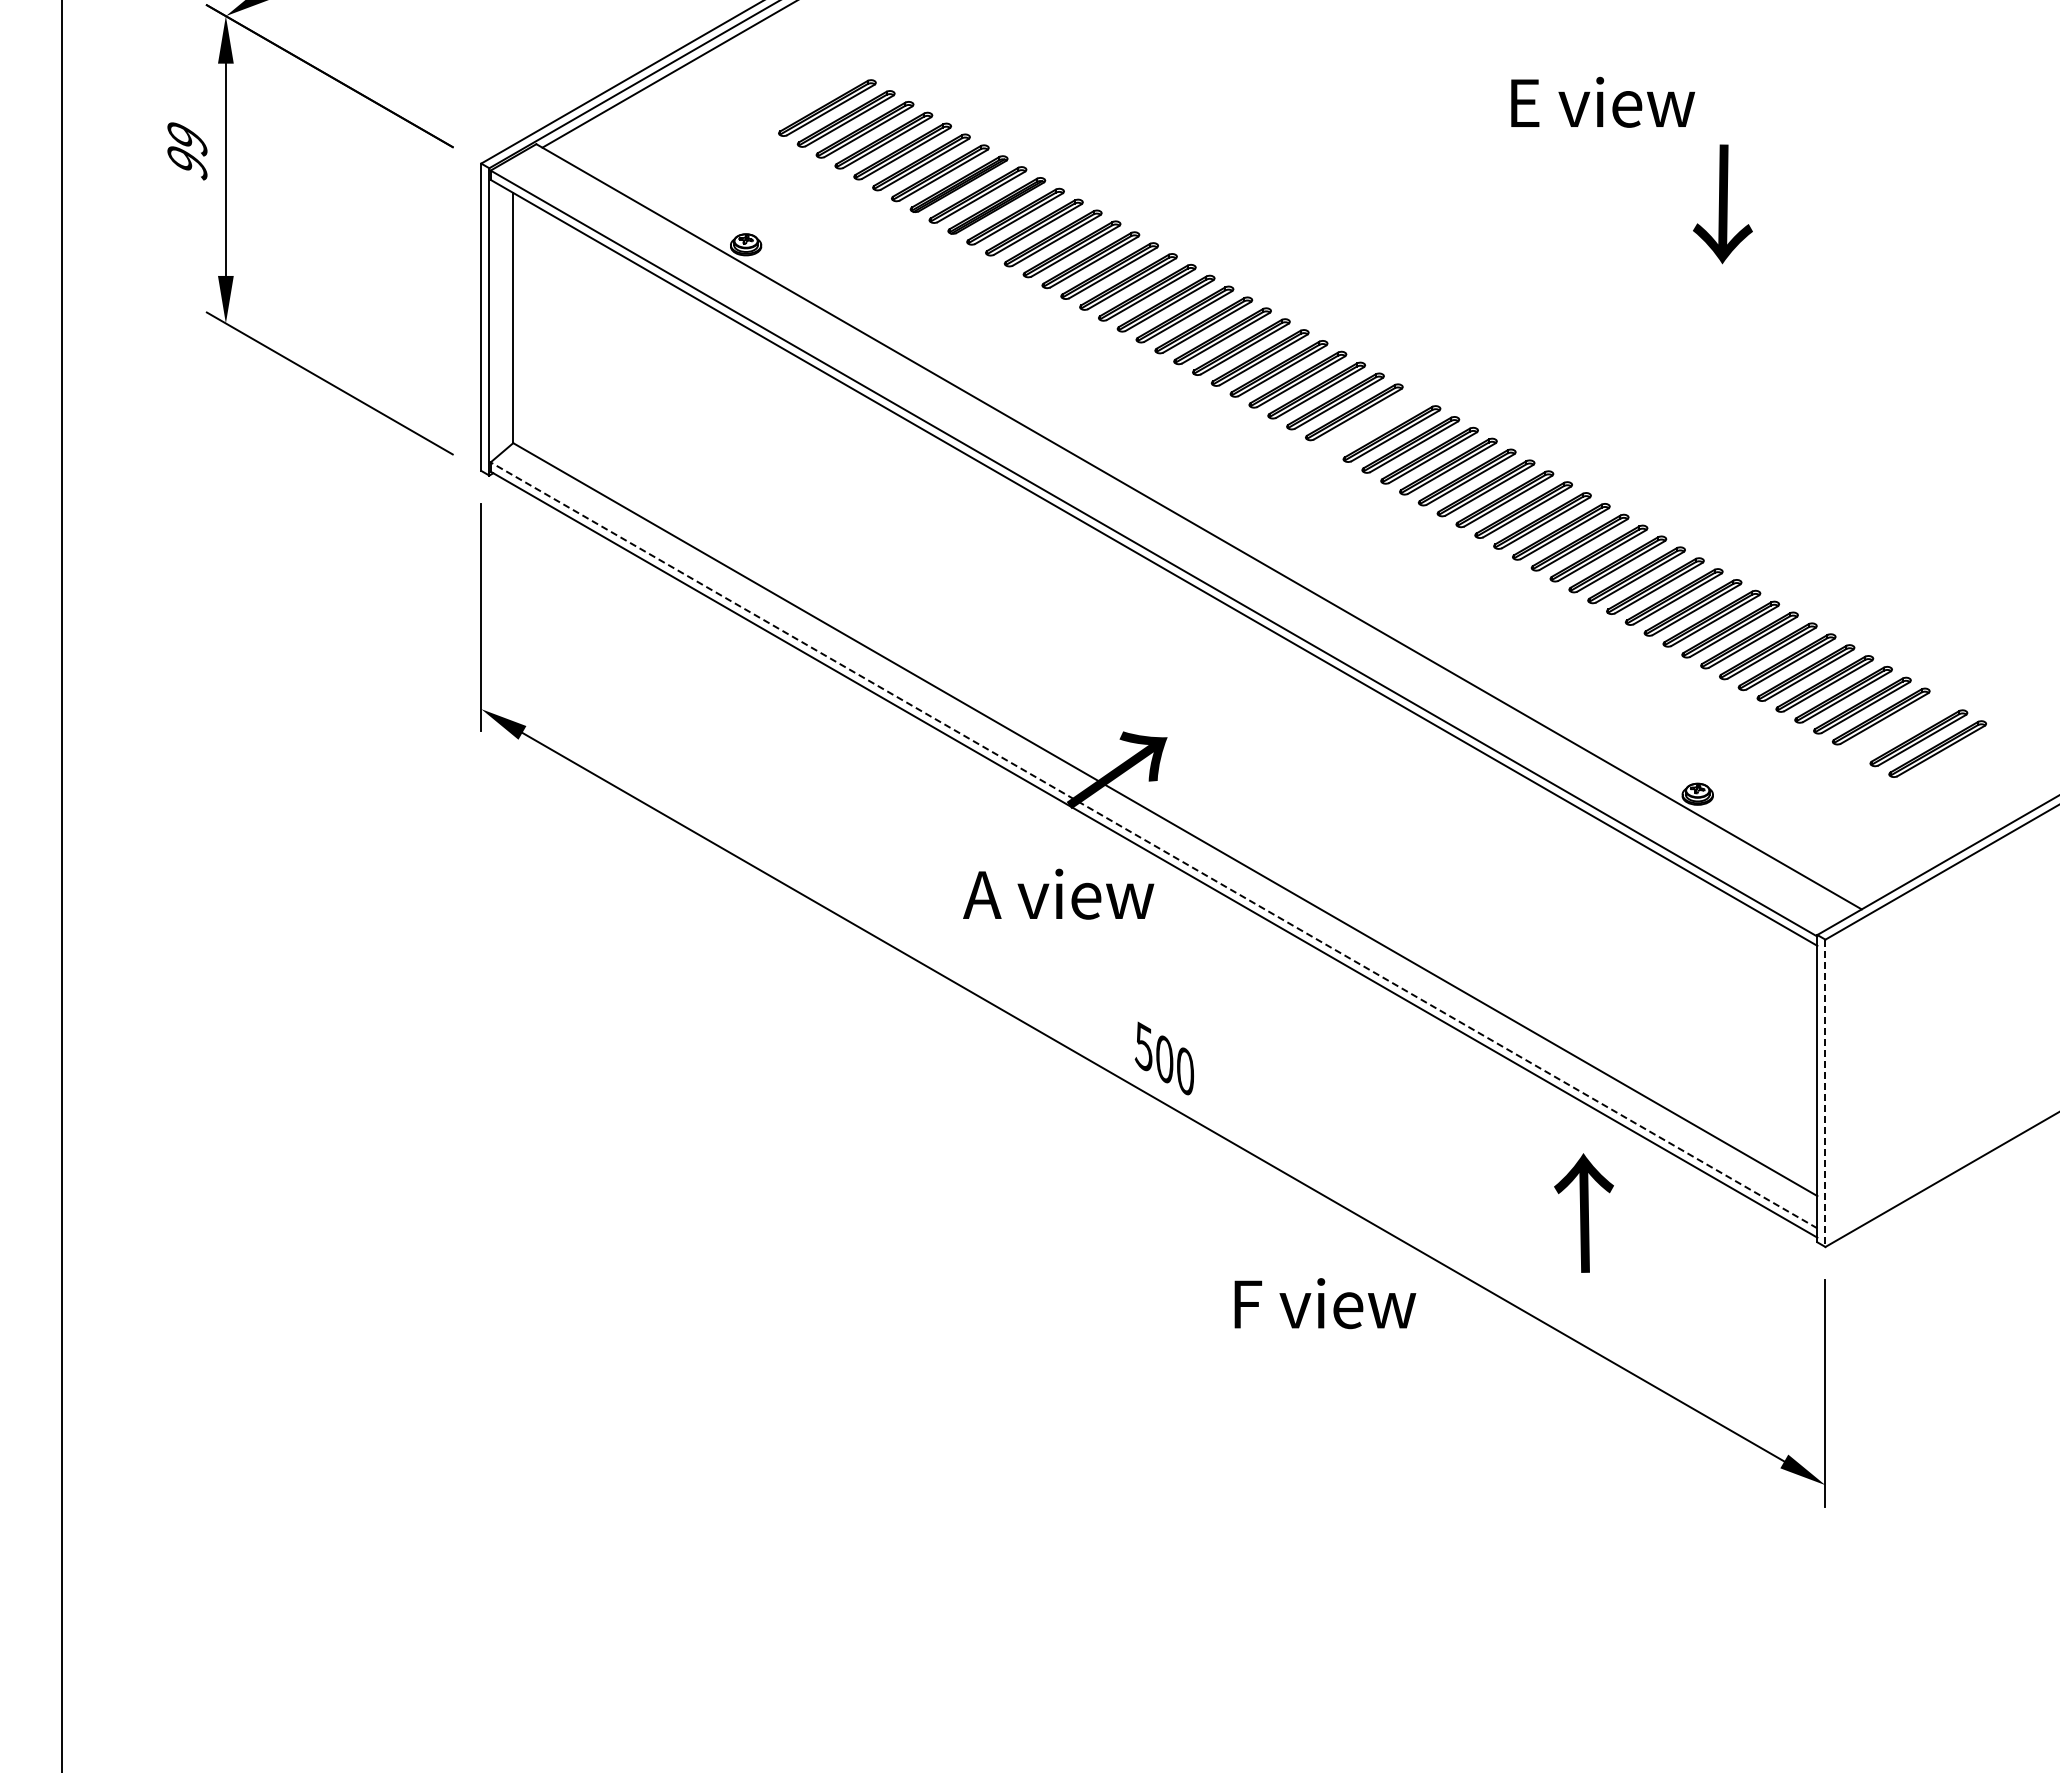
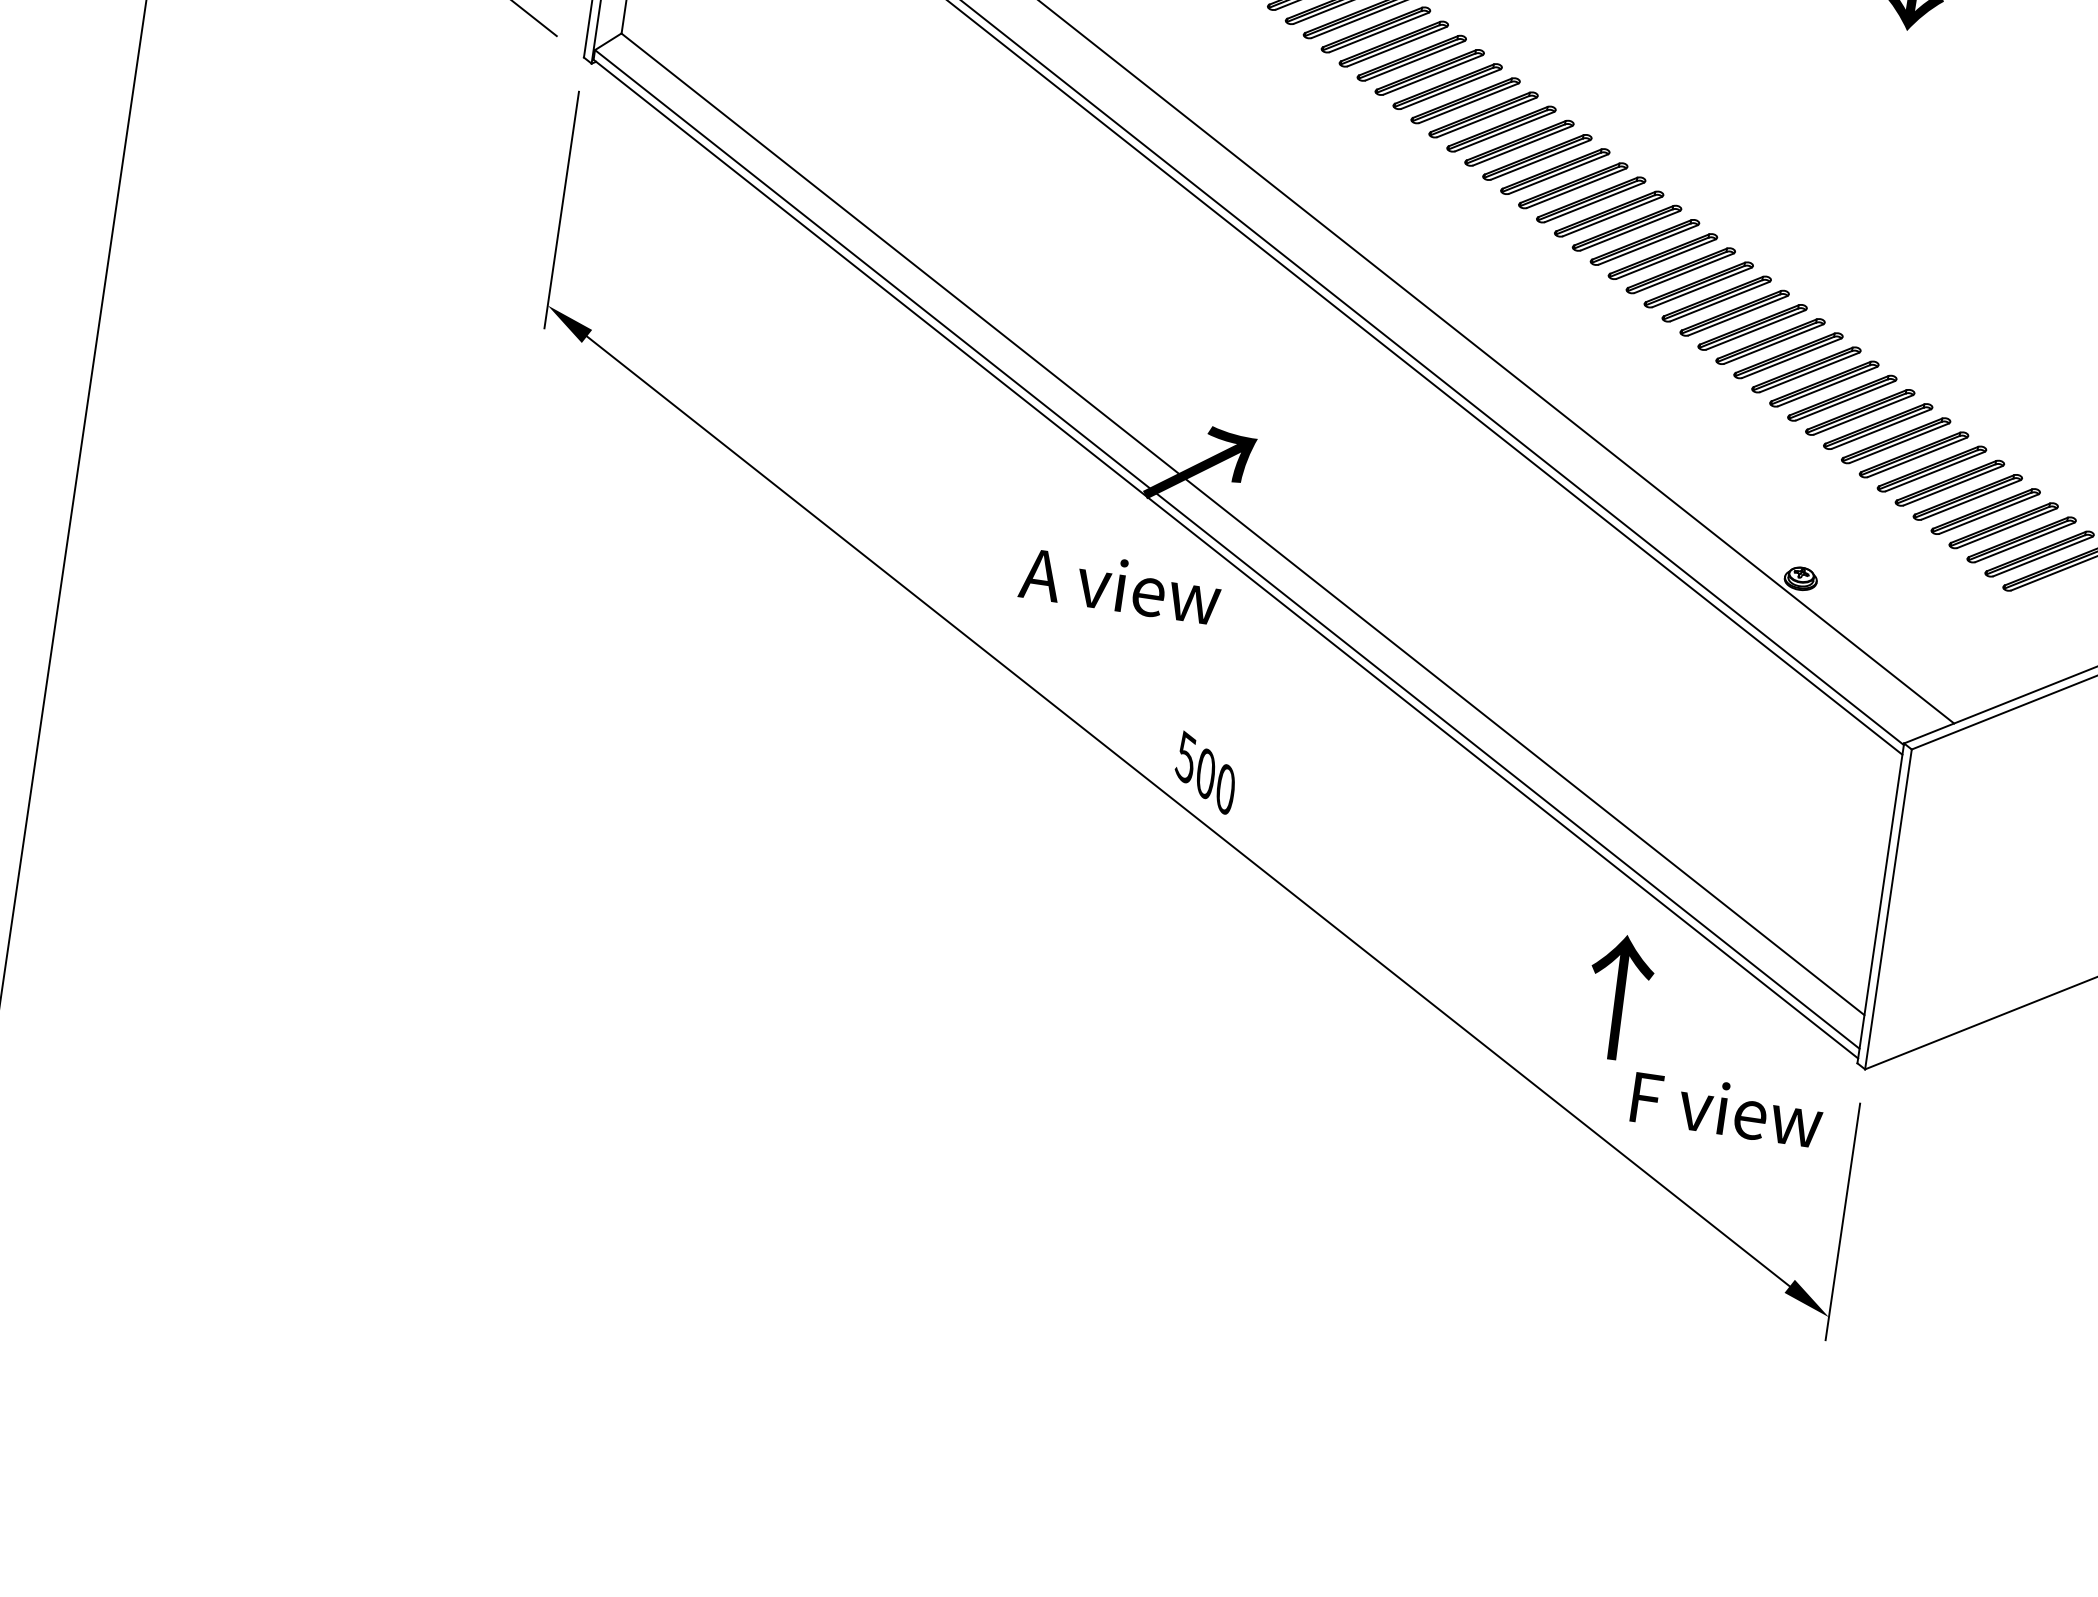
part: (1372, 423) -> (1518, 143), added
part: (1899, 727) -> (2021, 539), added
line: (1154, 845) -> (1227, 549), dashed -> solid
line: (1825, 1093) -> (1888, 909), dashed -> solid
text: (1325, 1303) -> (1727, 1109), moved

